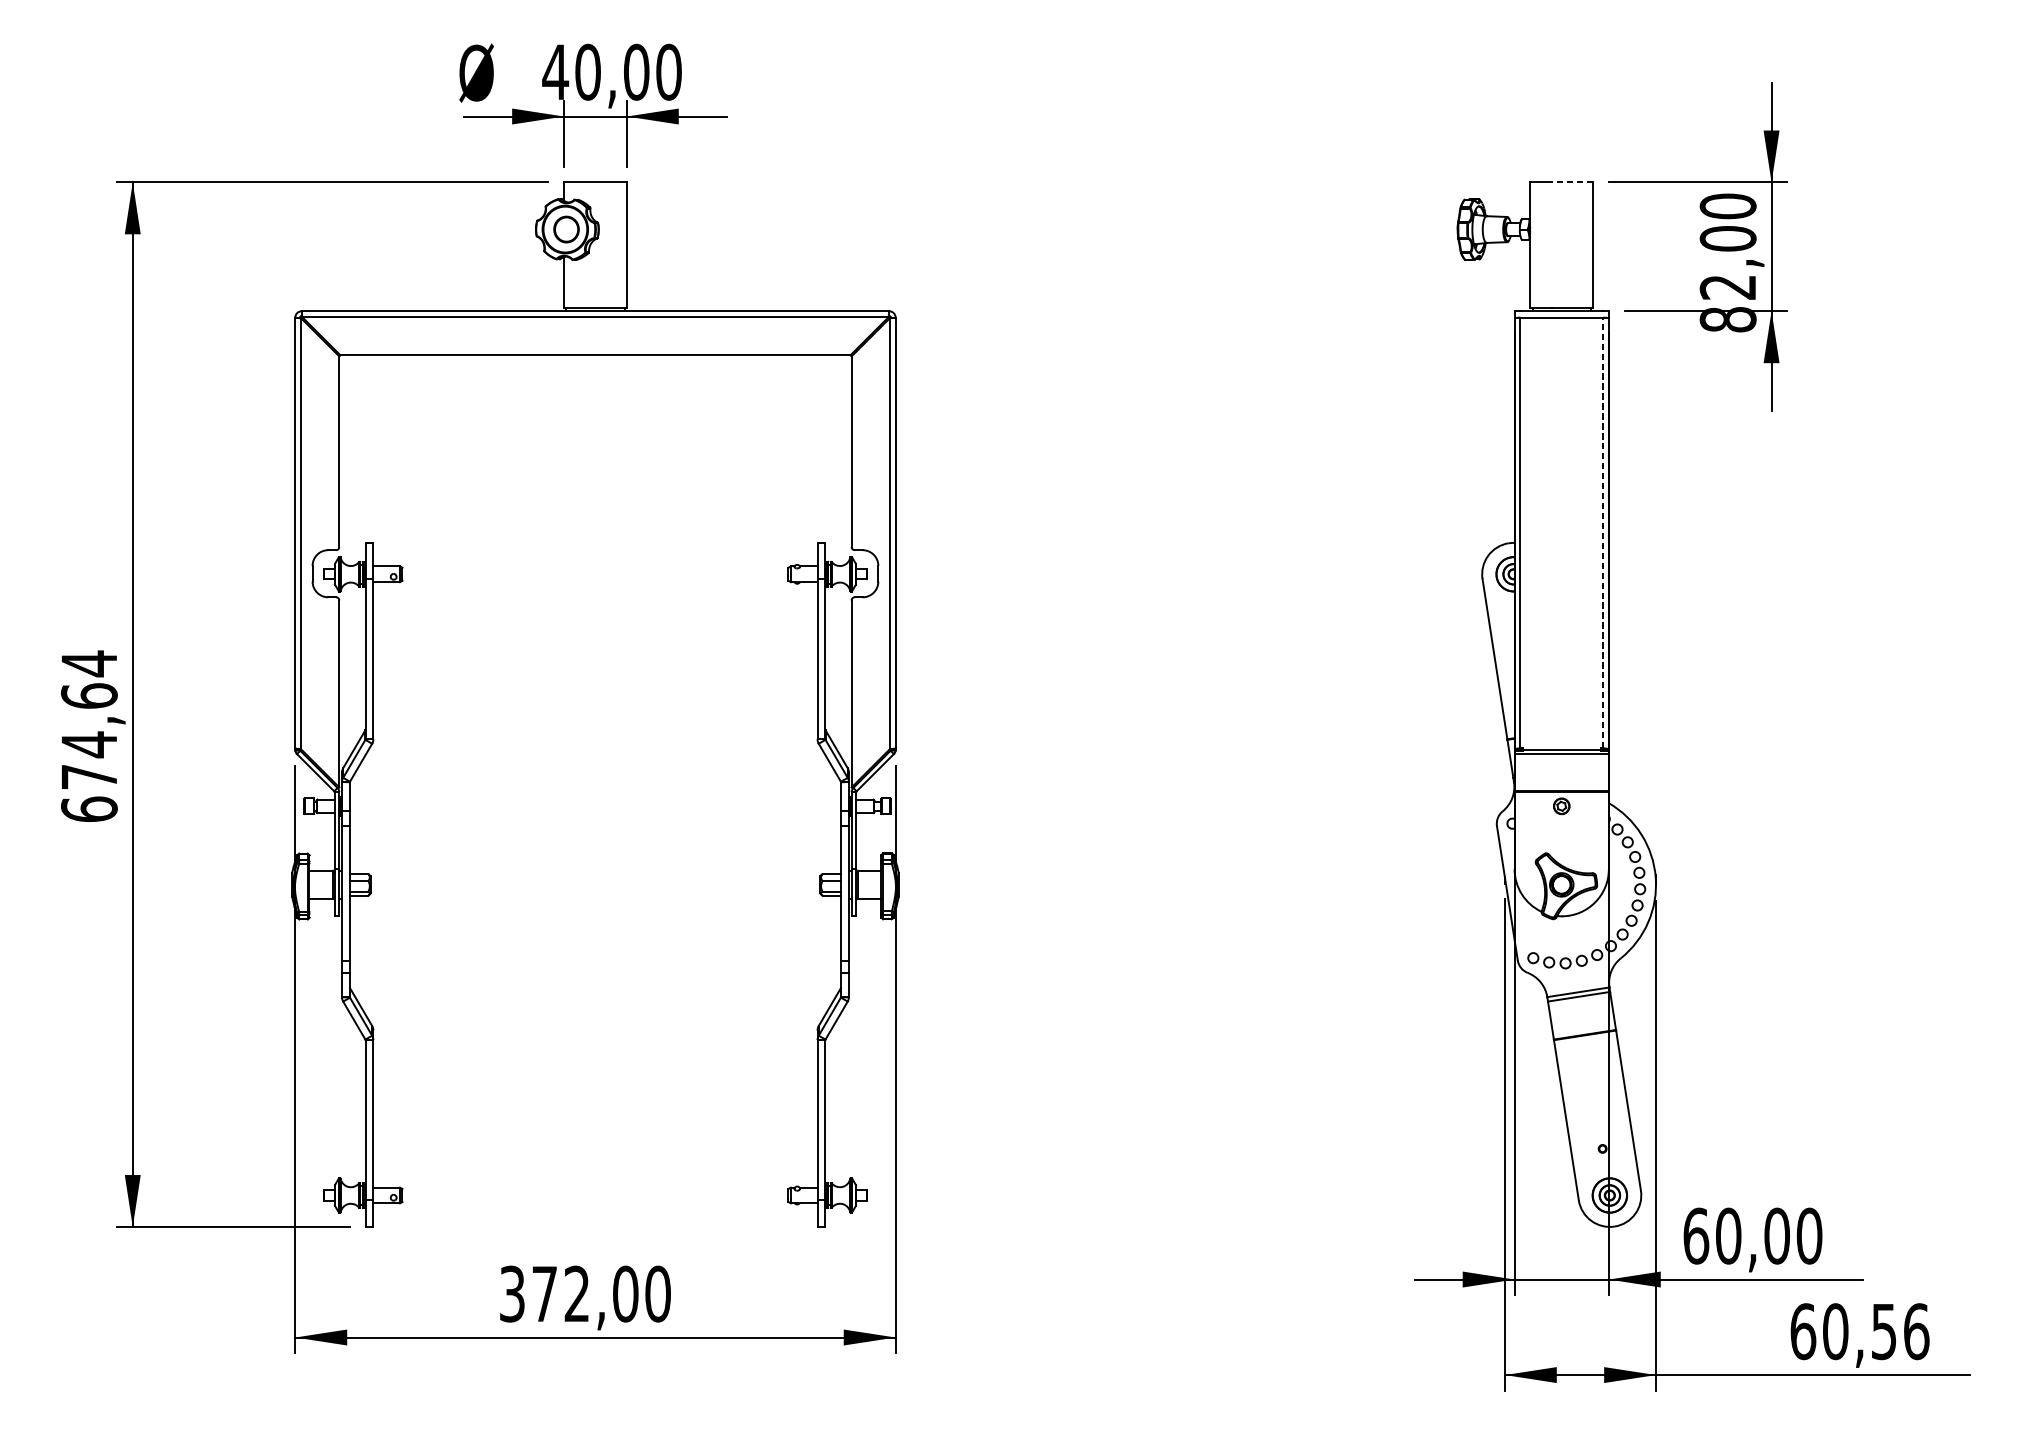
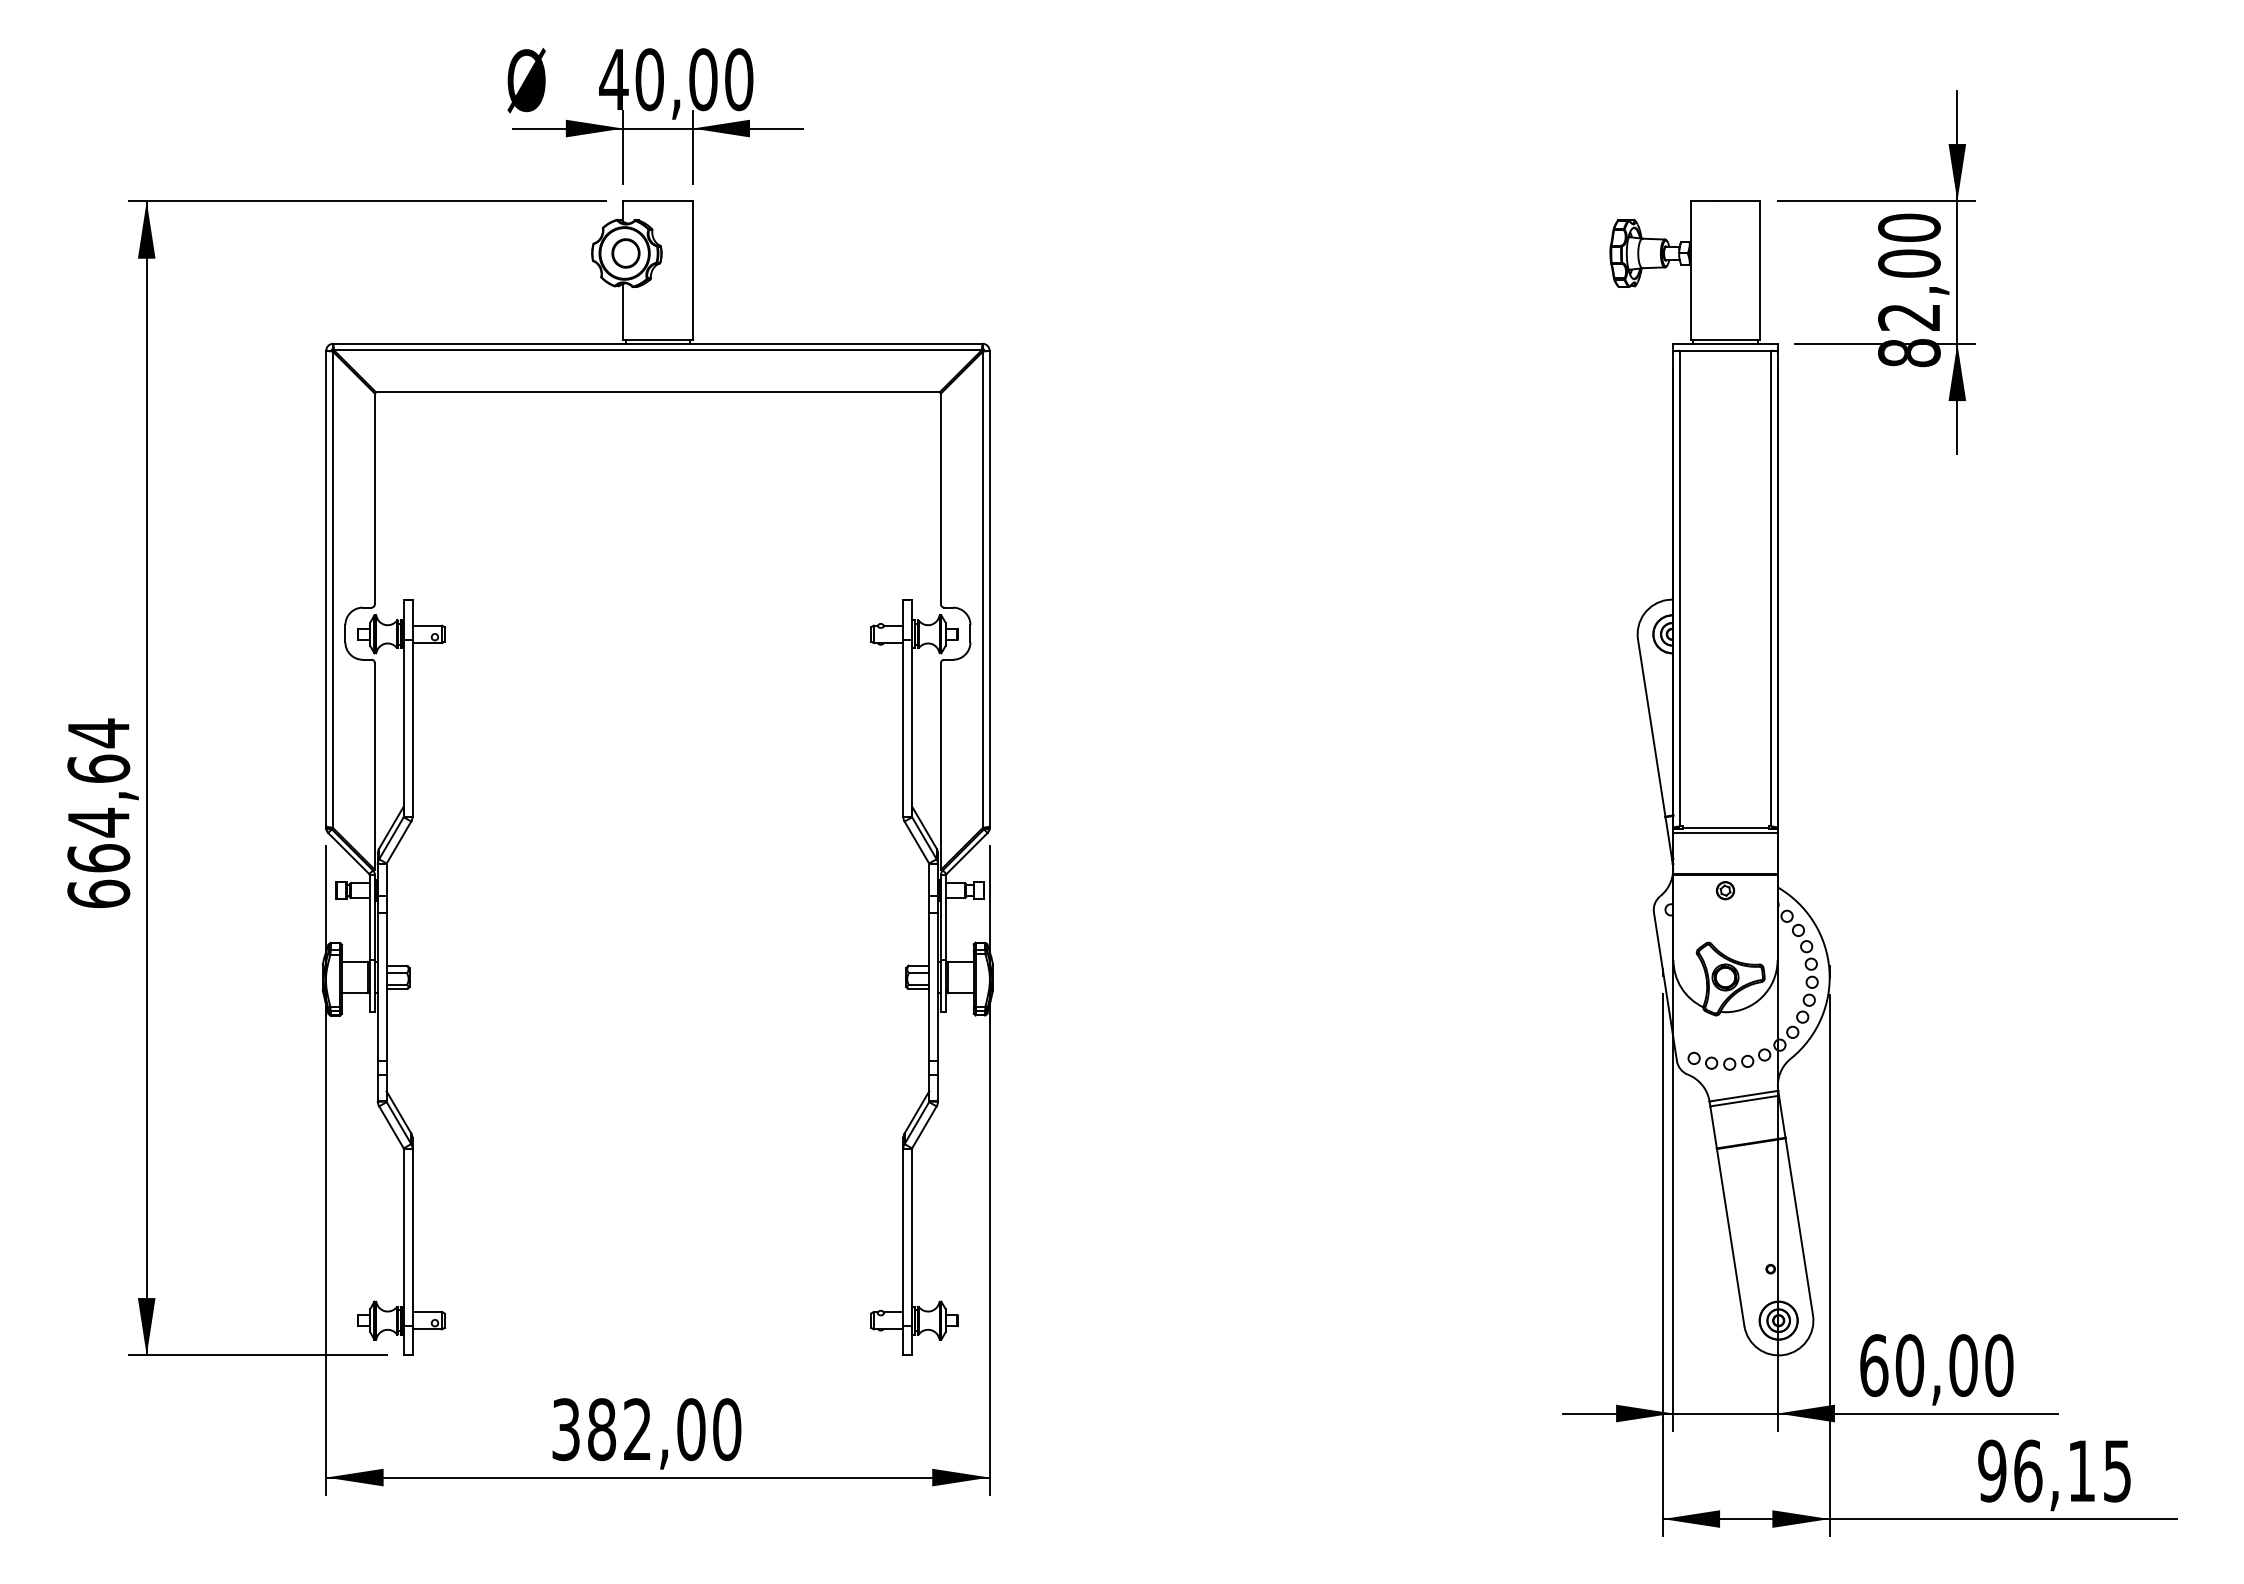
line: (1572, 182) -> (1737, 201), dashed -> solid
line: (1603, 532) -> (1771, 588), dashed -> solid
text: (89, 777) -> (98, 858), 674,64 -> 664,64
text: (545, 1294) -> (602, 1429), 372,00 -> 382,00
text: (1859, 1331) -> (2054, 1470), 60,56 -> 96,15

